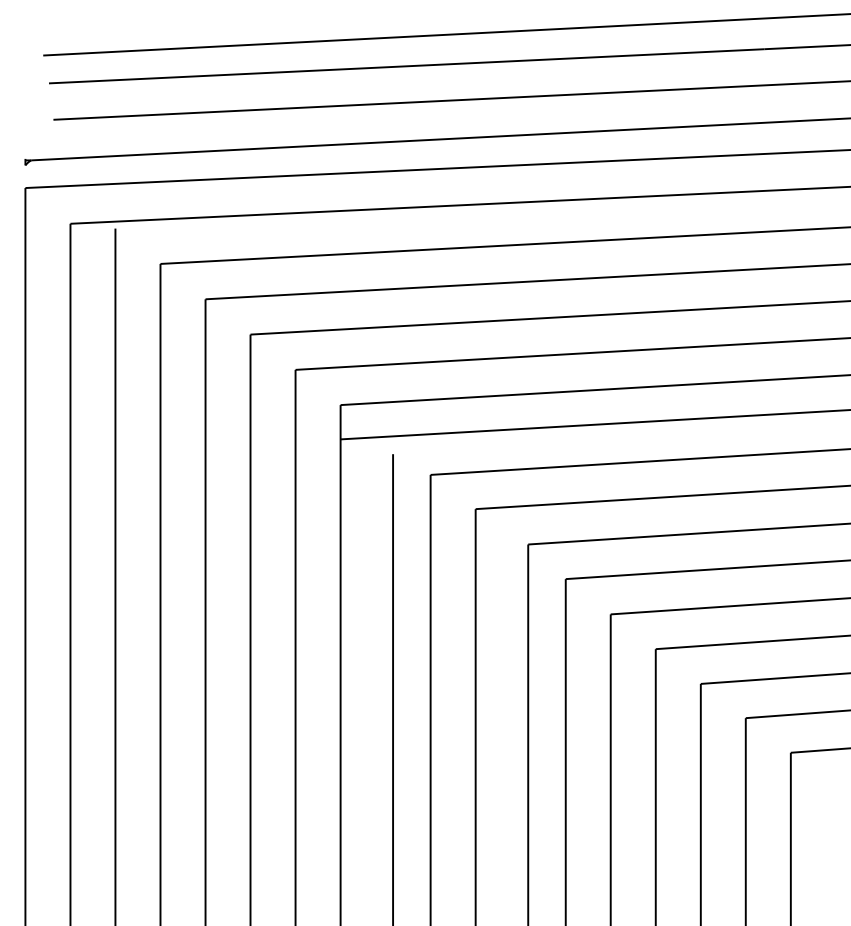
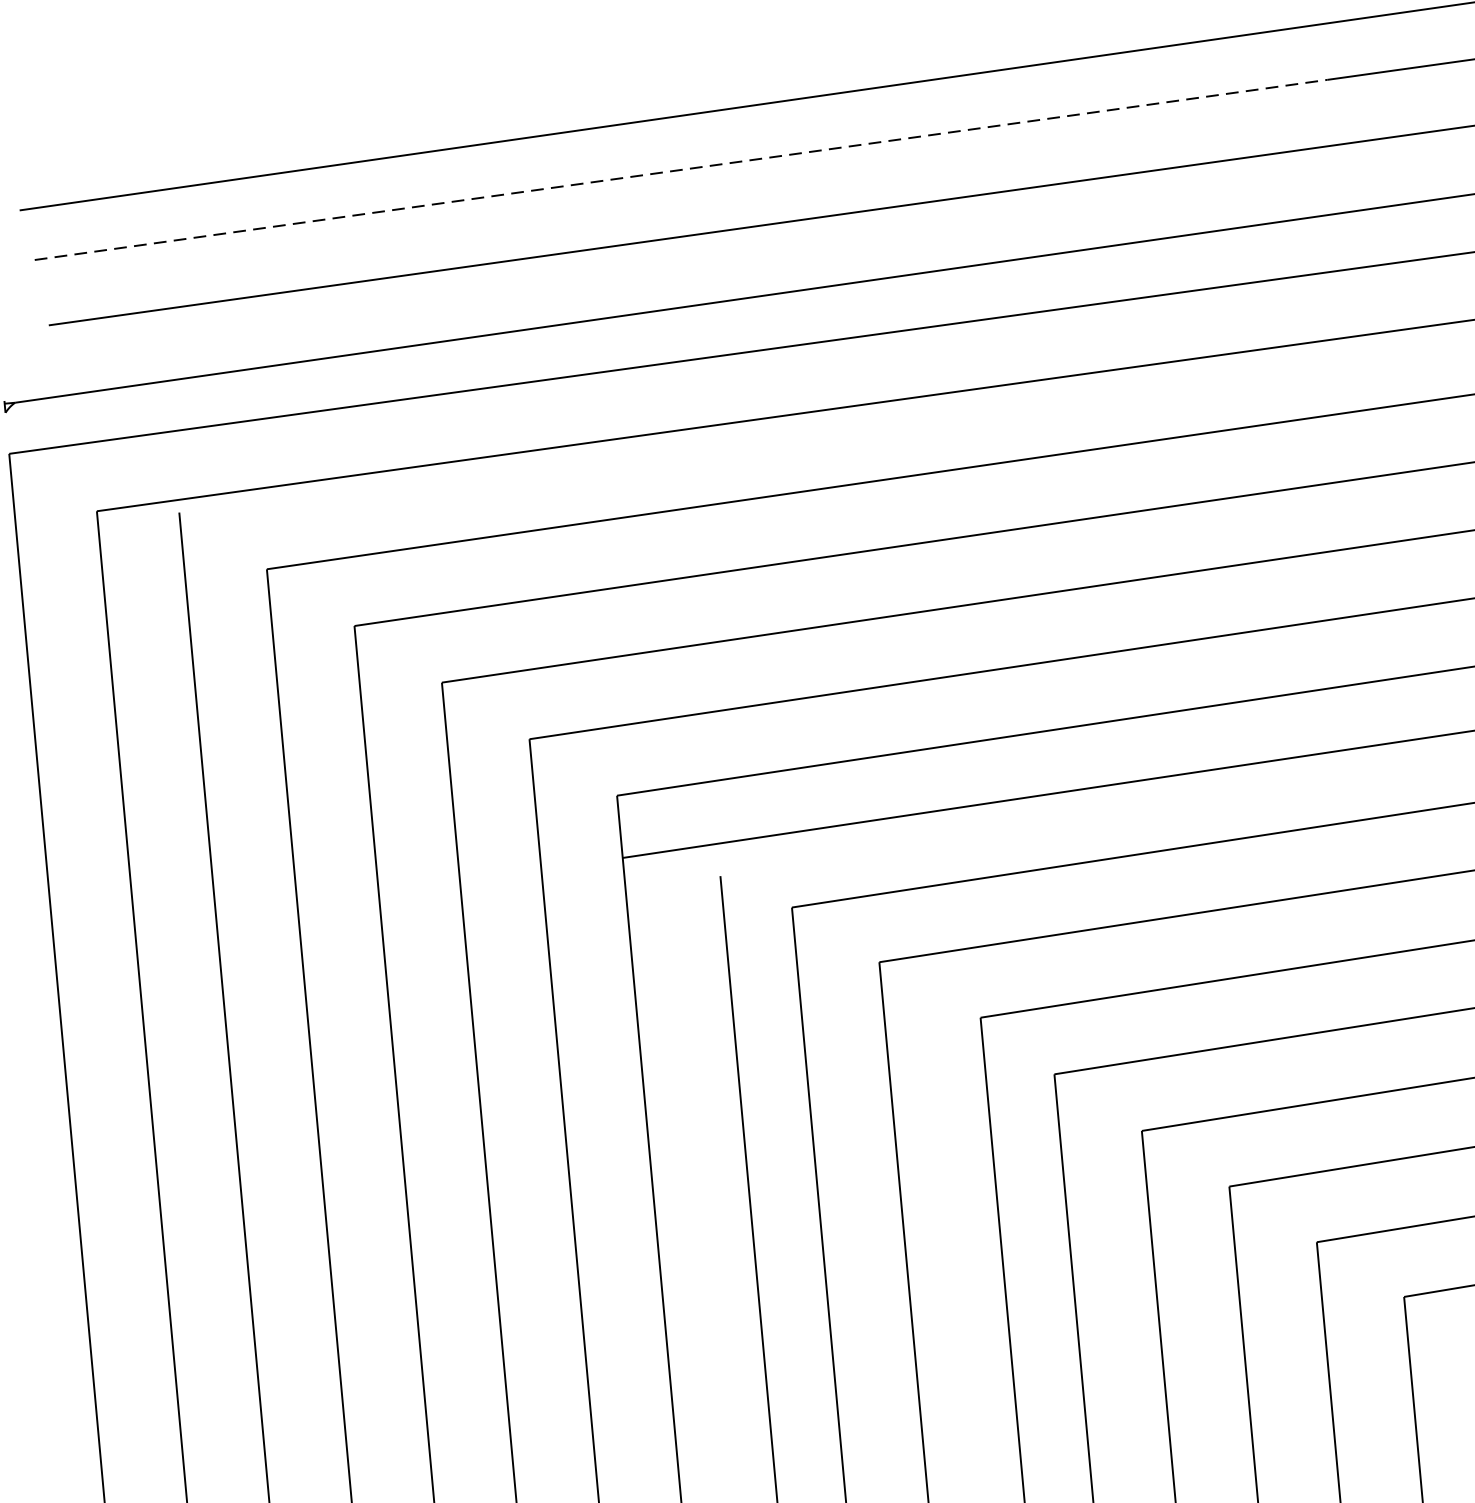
line: (407, 66) -> (682, 170), solid -> dashed

